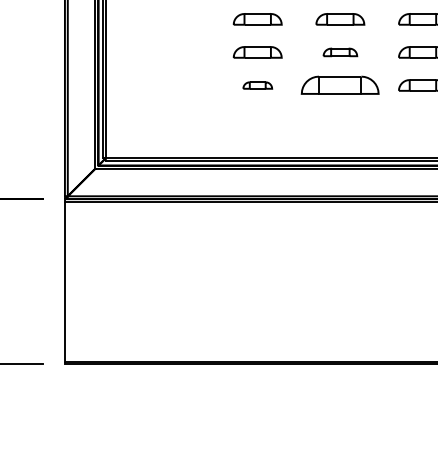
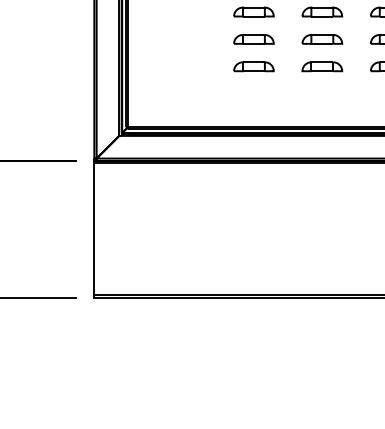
part: (340, 52) -> (322, 39), size x1.43
part: (257, 85) -> (253, 66), size x1.67
part: (340, 85) -> (322, 66), size x0.62

